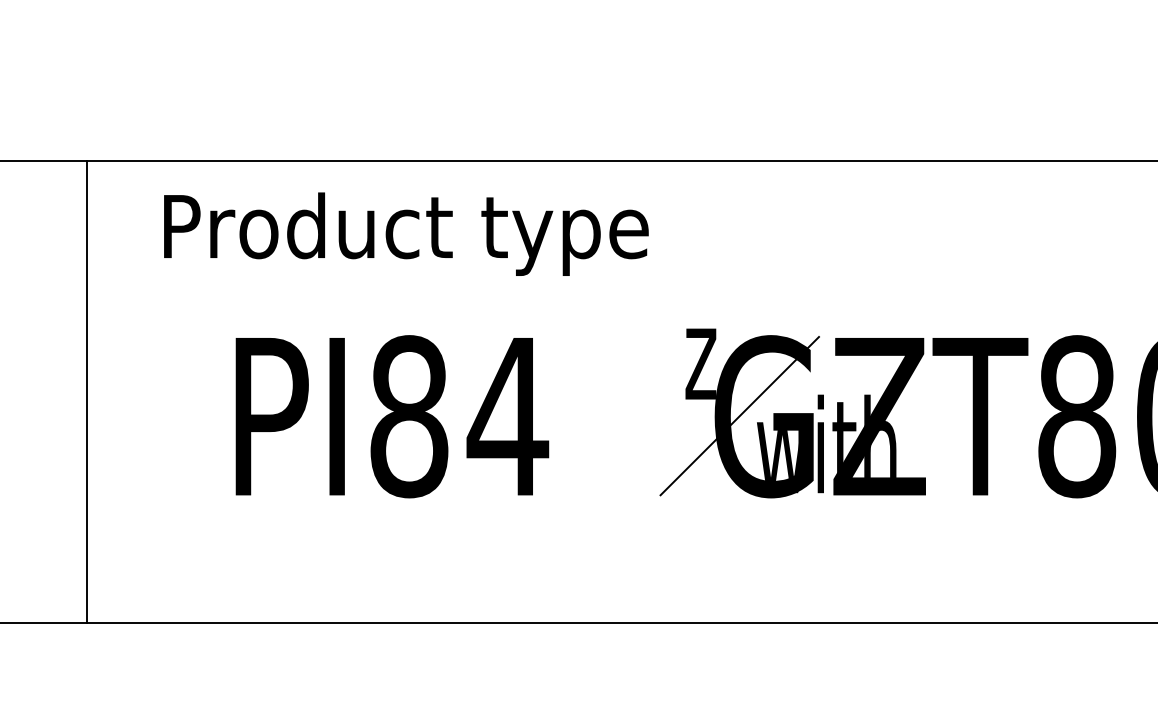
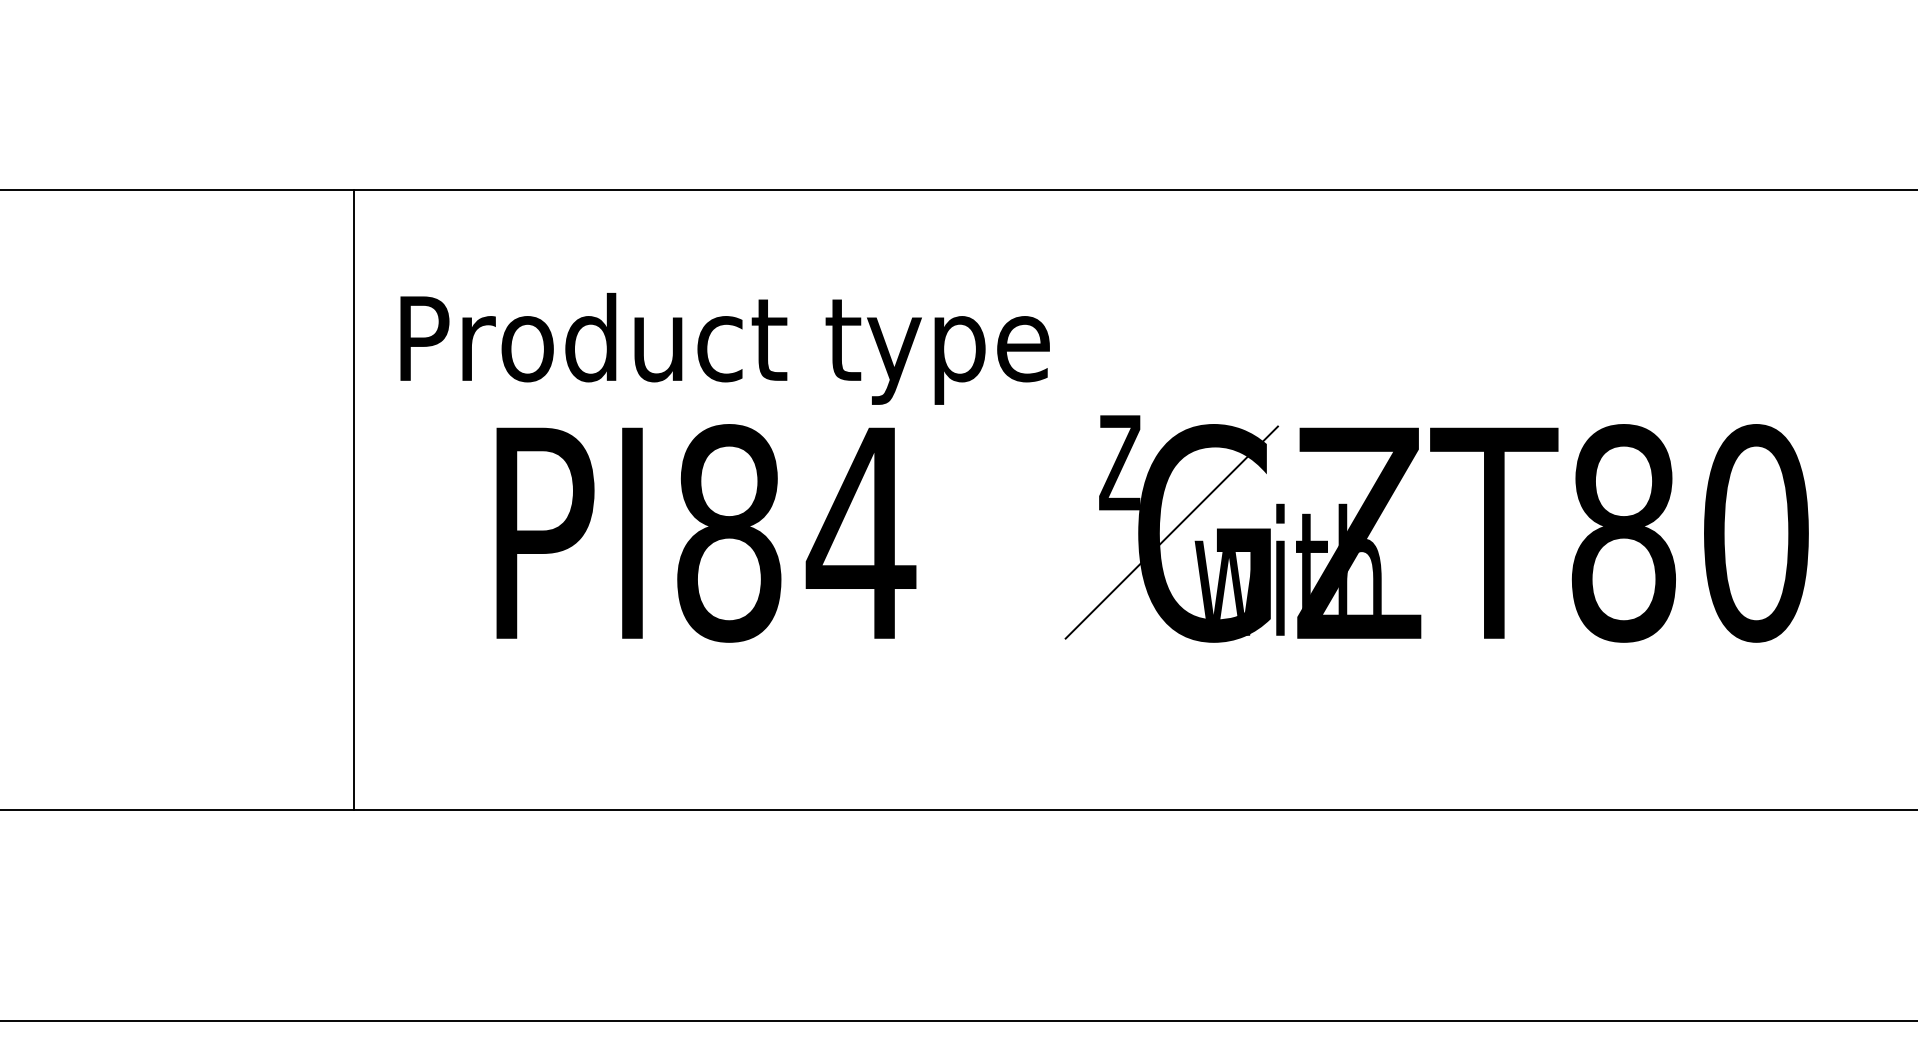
text: (405, 233) -> (724, 348), moved
line: (87, 392) -> (353, 500), moved

